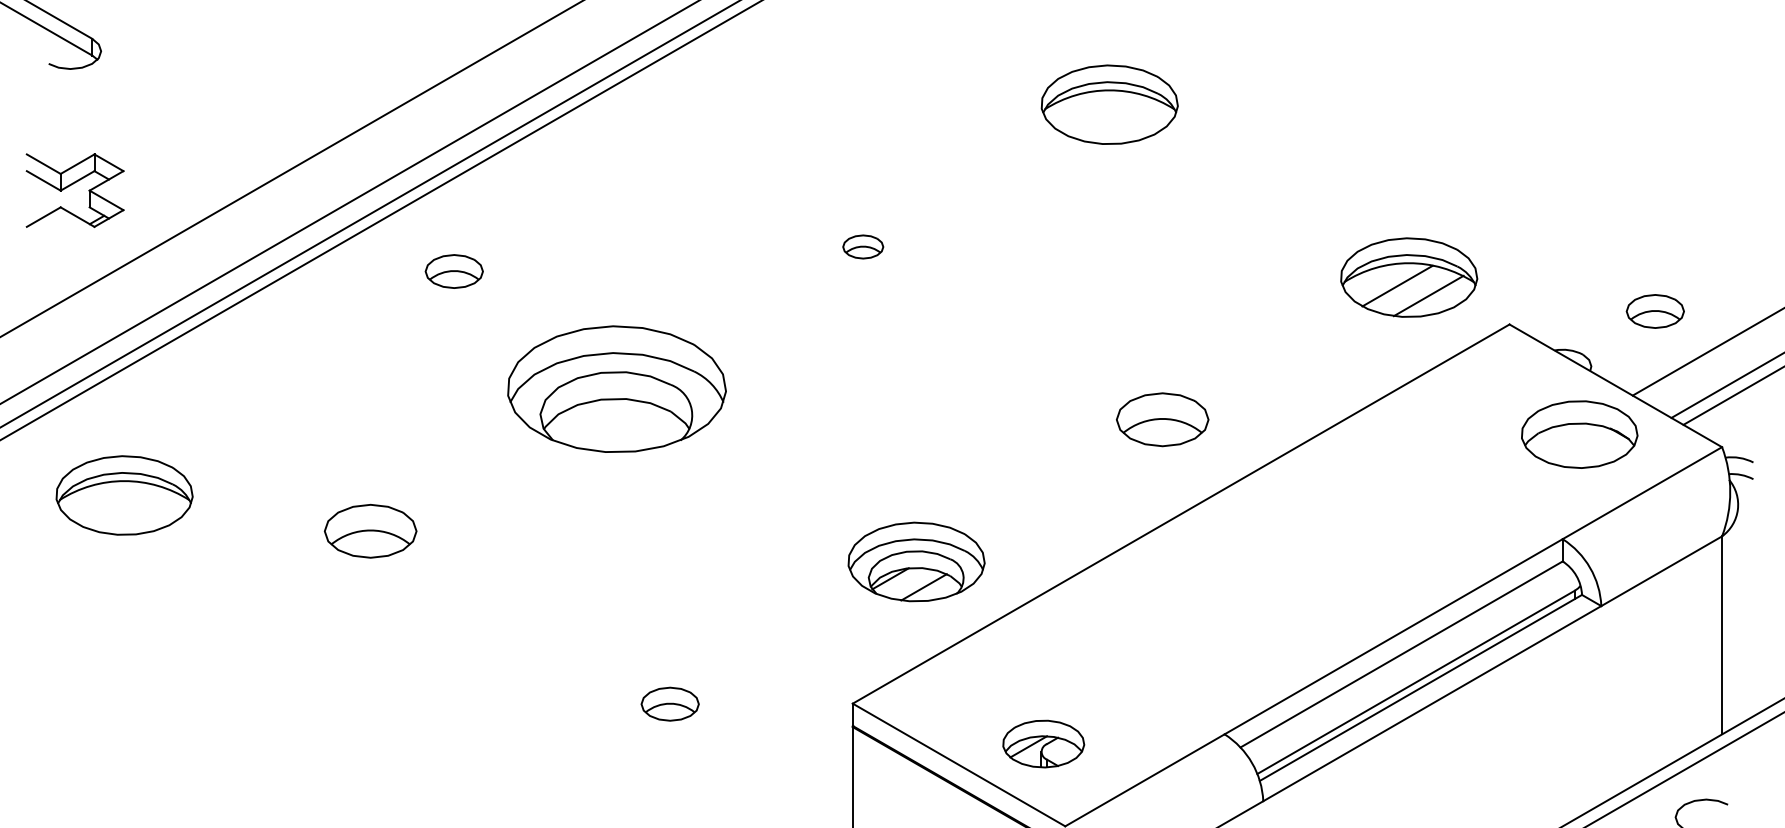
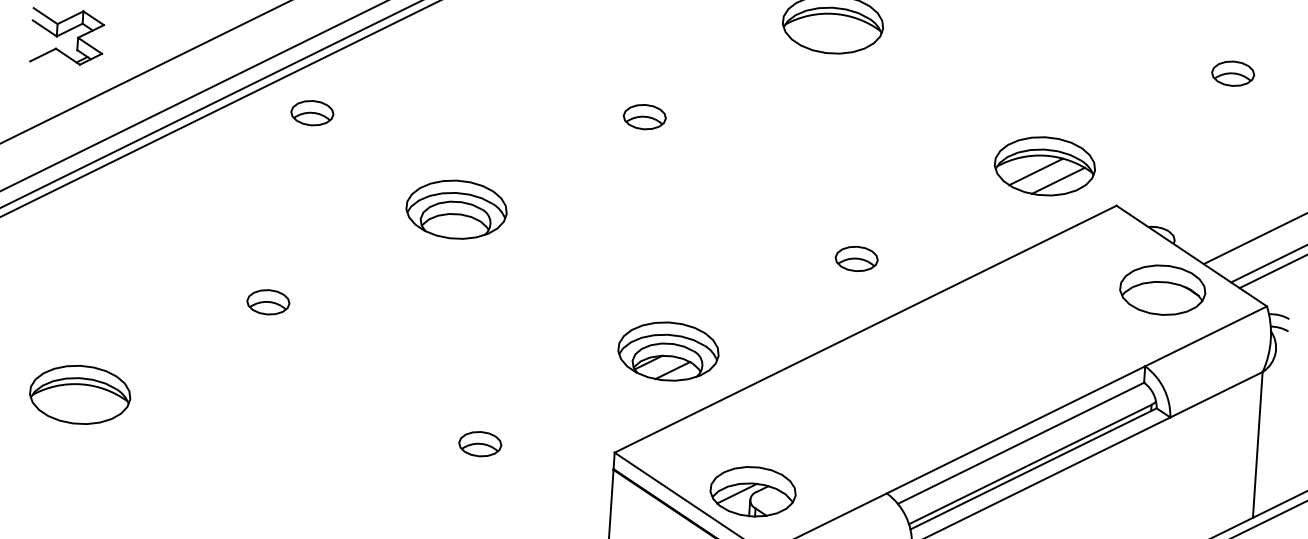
part: (862, 246) -> (644, 116), size x1.43
part: (453, 271) -> (311, 113), moved
part: (1654, 311) -> (1232, 73), moved
part: (617, 388) -> (456, 209), size x0.62
part: (1162, 419) -> (856, 258), size x0.62
part: (124, 495) -> (80, 394), moved
part: (370, 531) -> (268, 302), size x0.62
part: (1043, 743) -> (753, 491), size x1.43

